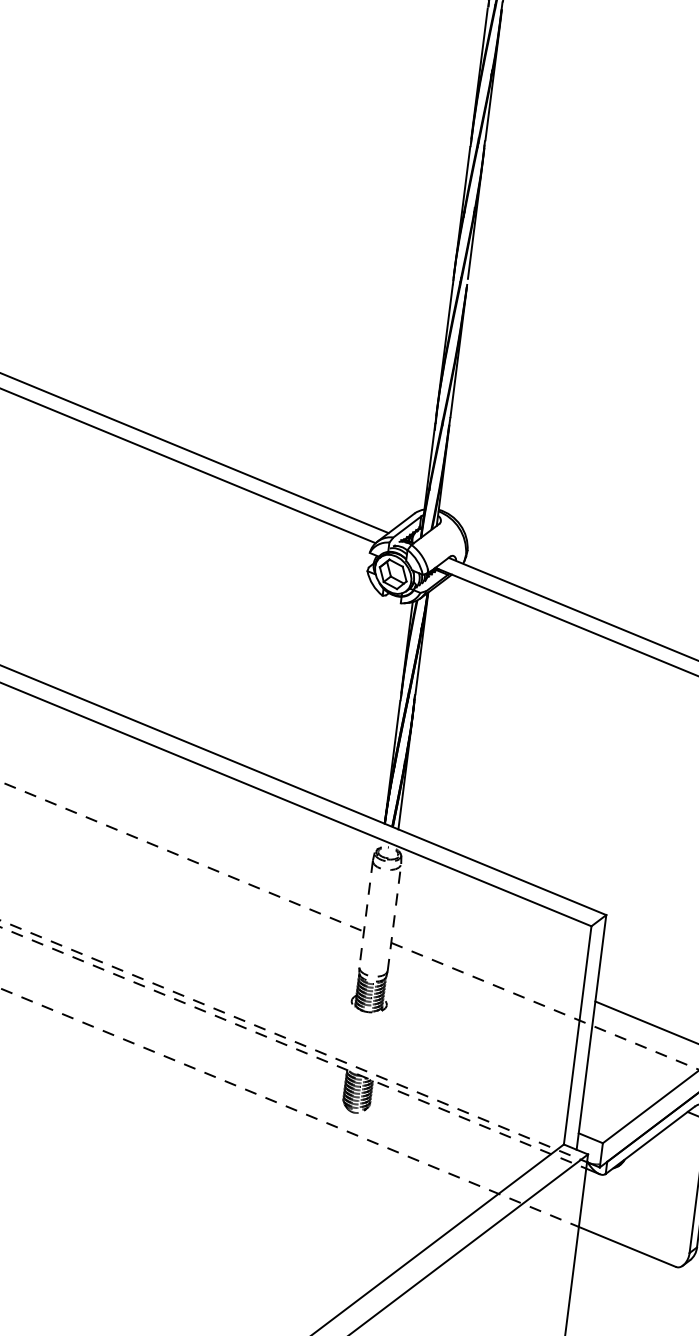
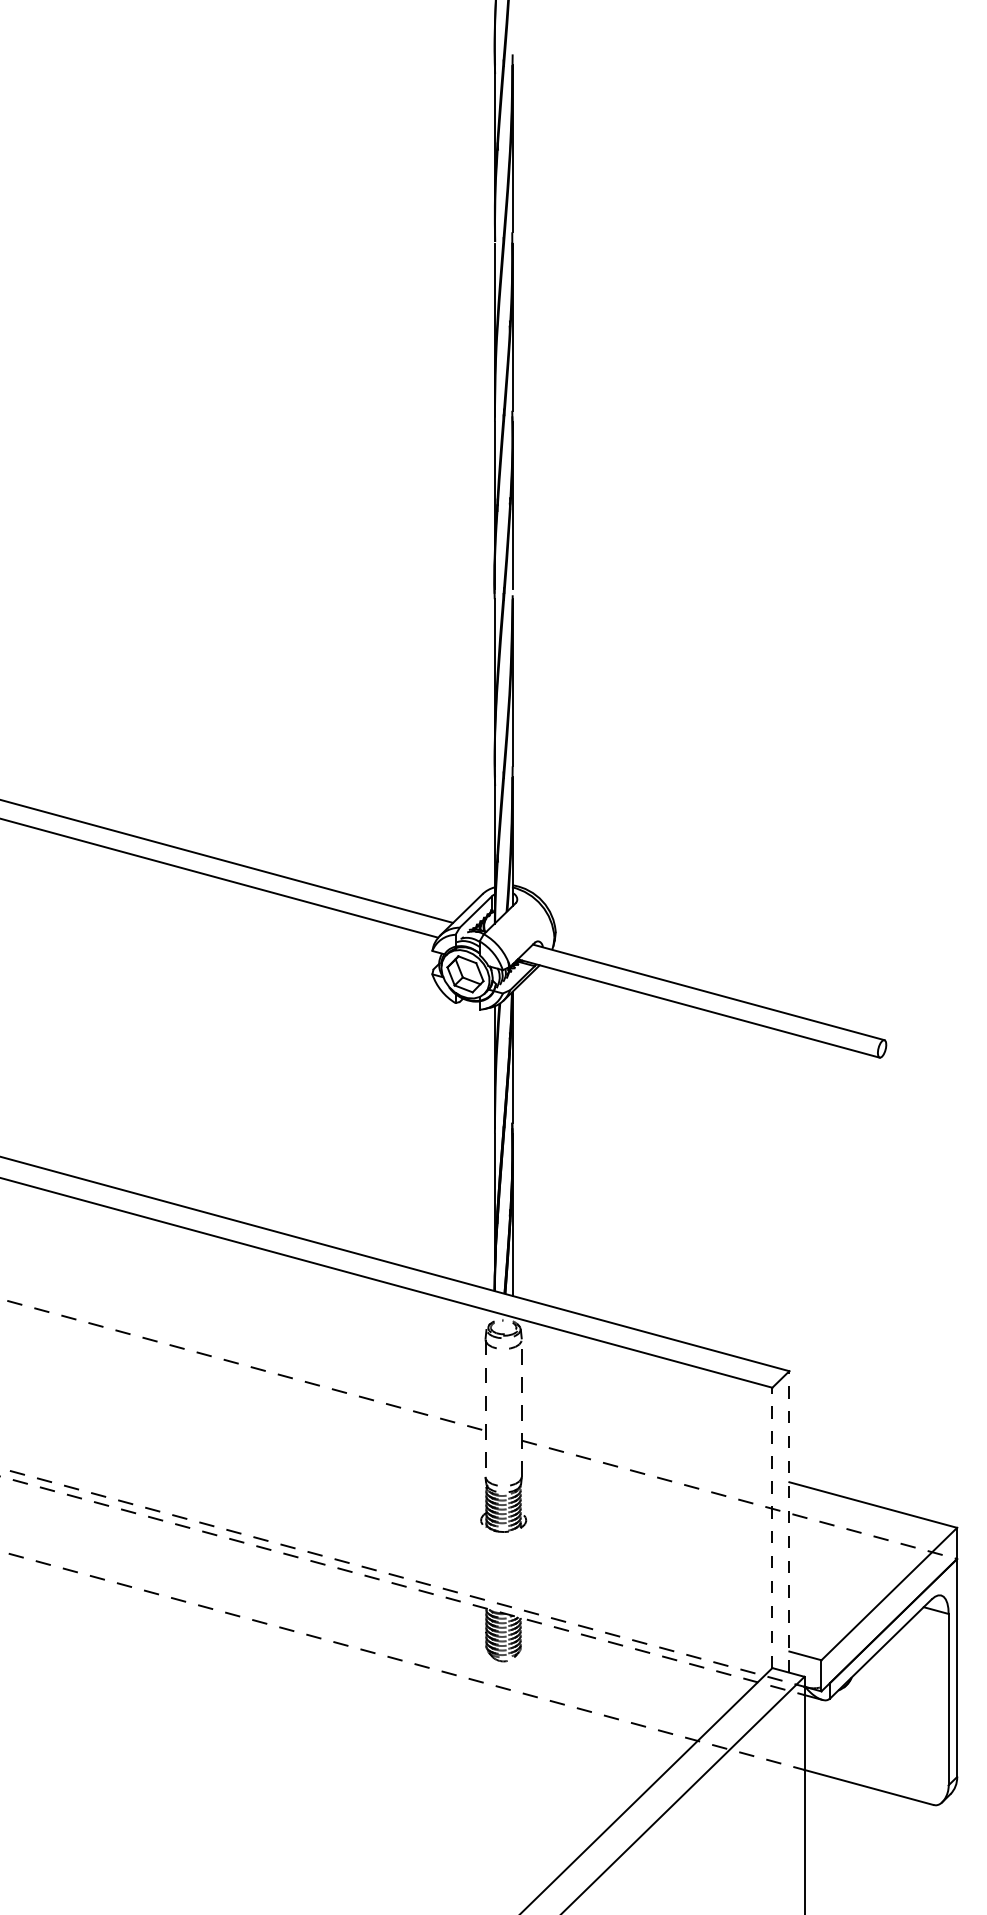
line: (591, 1032) -> (789, 1521), solid -> dashed
line: (577, 1035) -> (772, 1527), solid -> dashed

